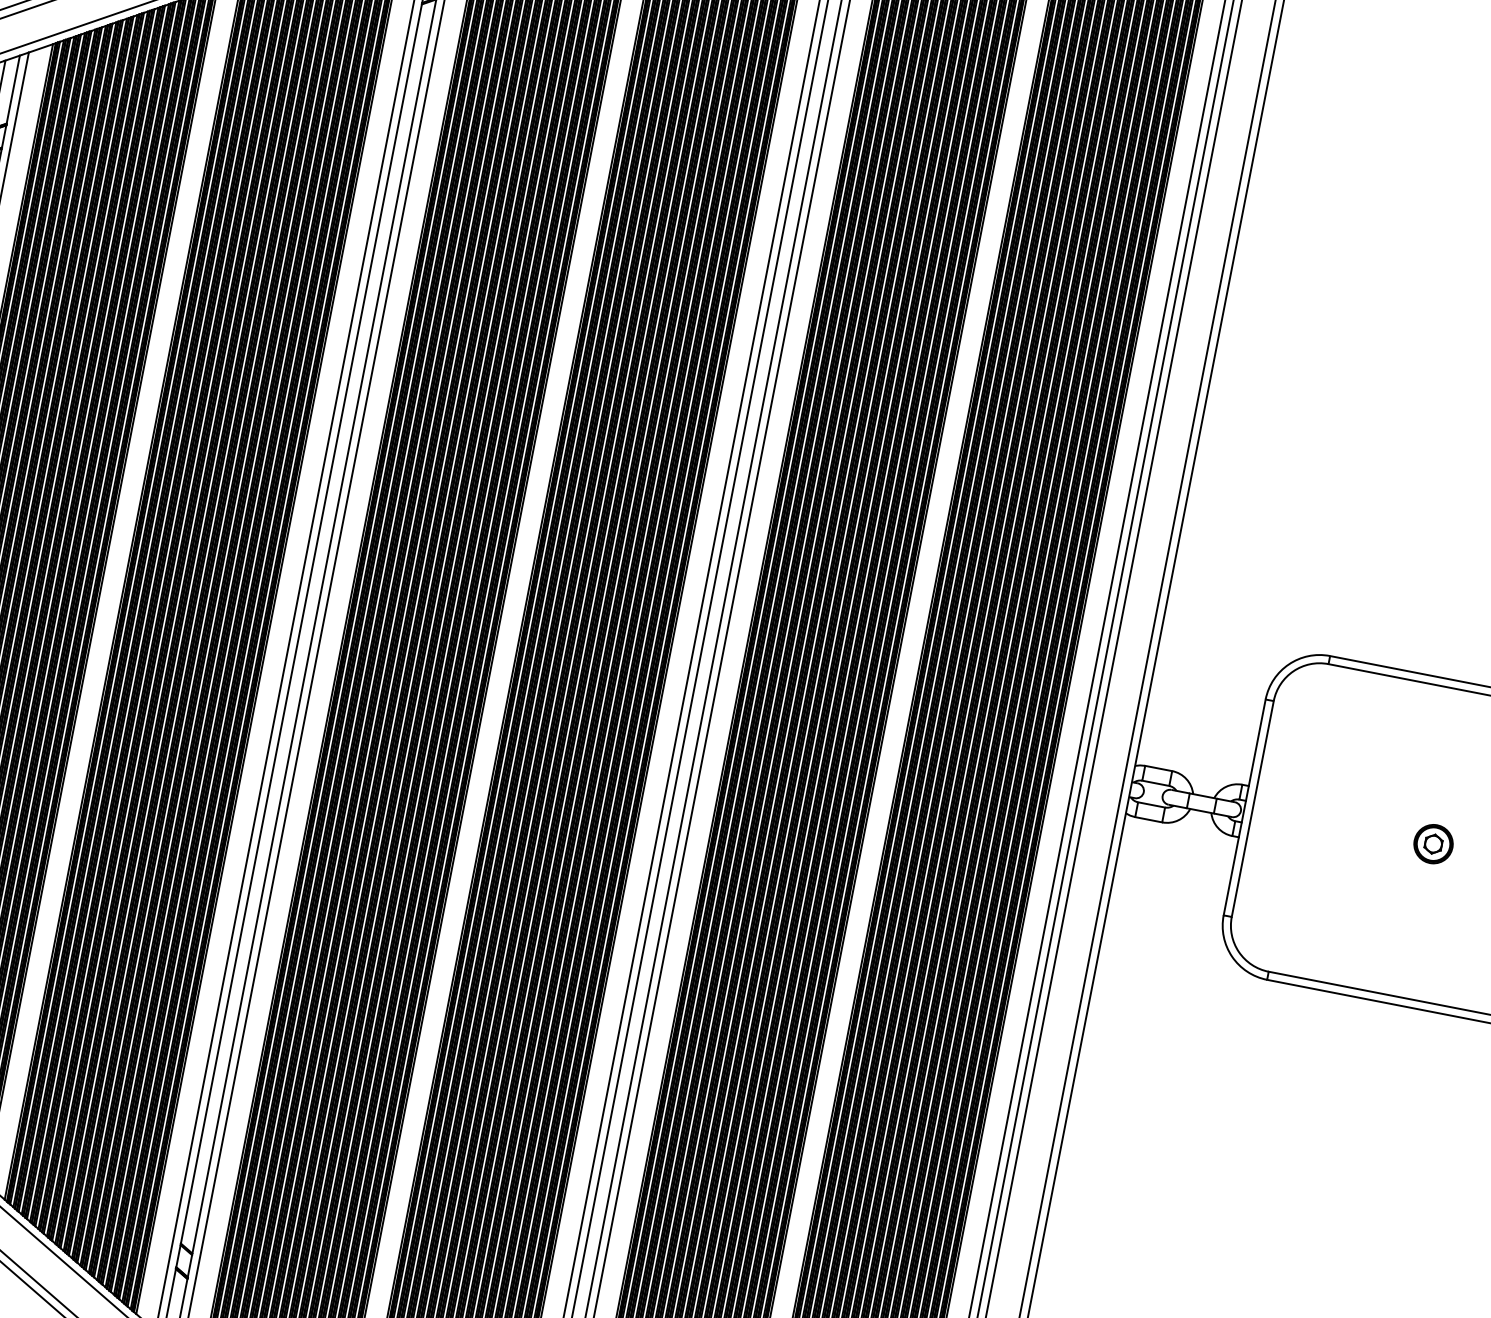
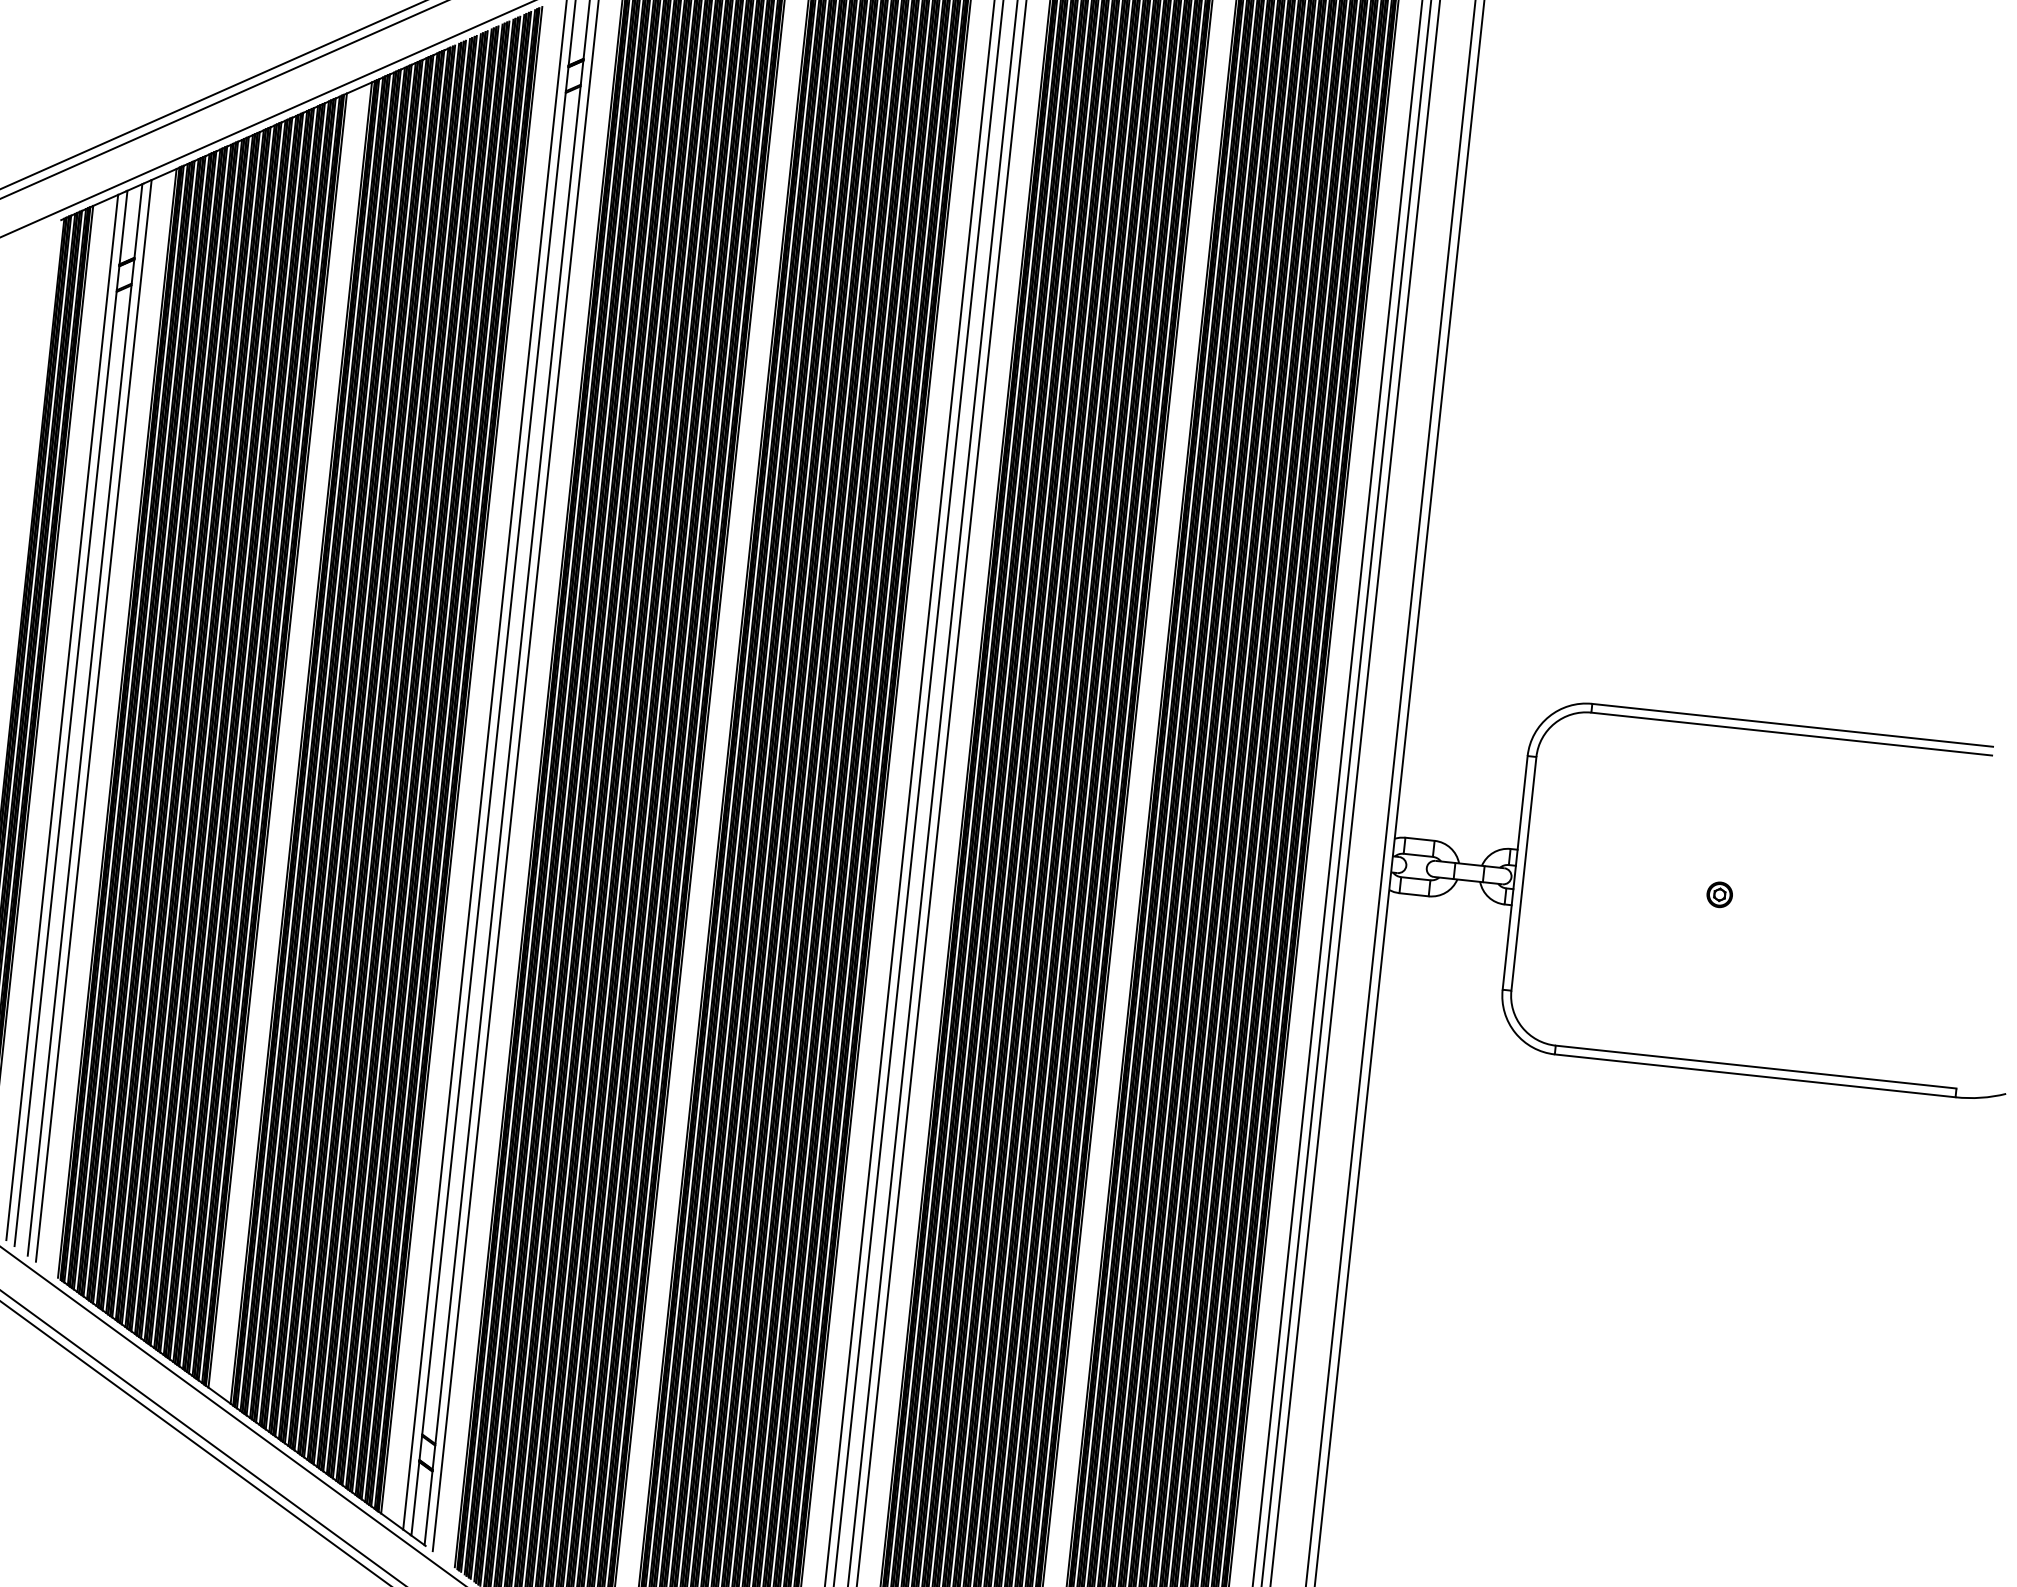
part: (1433, 843) -> (1719, 894), size x0.6

